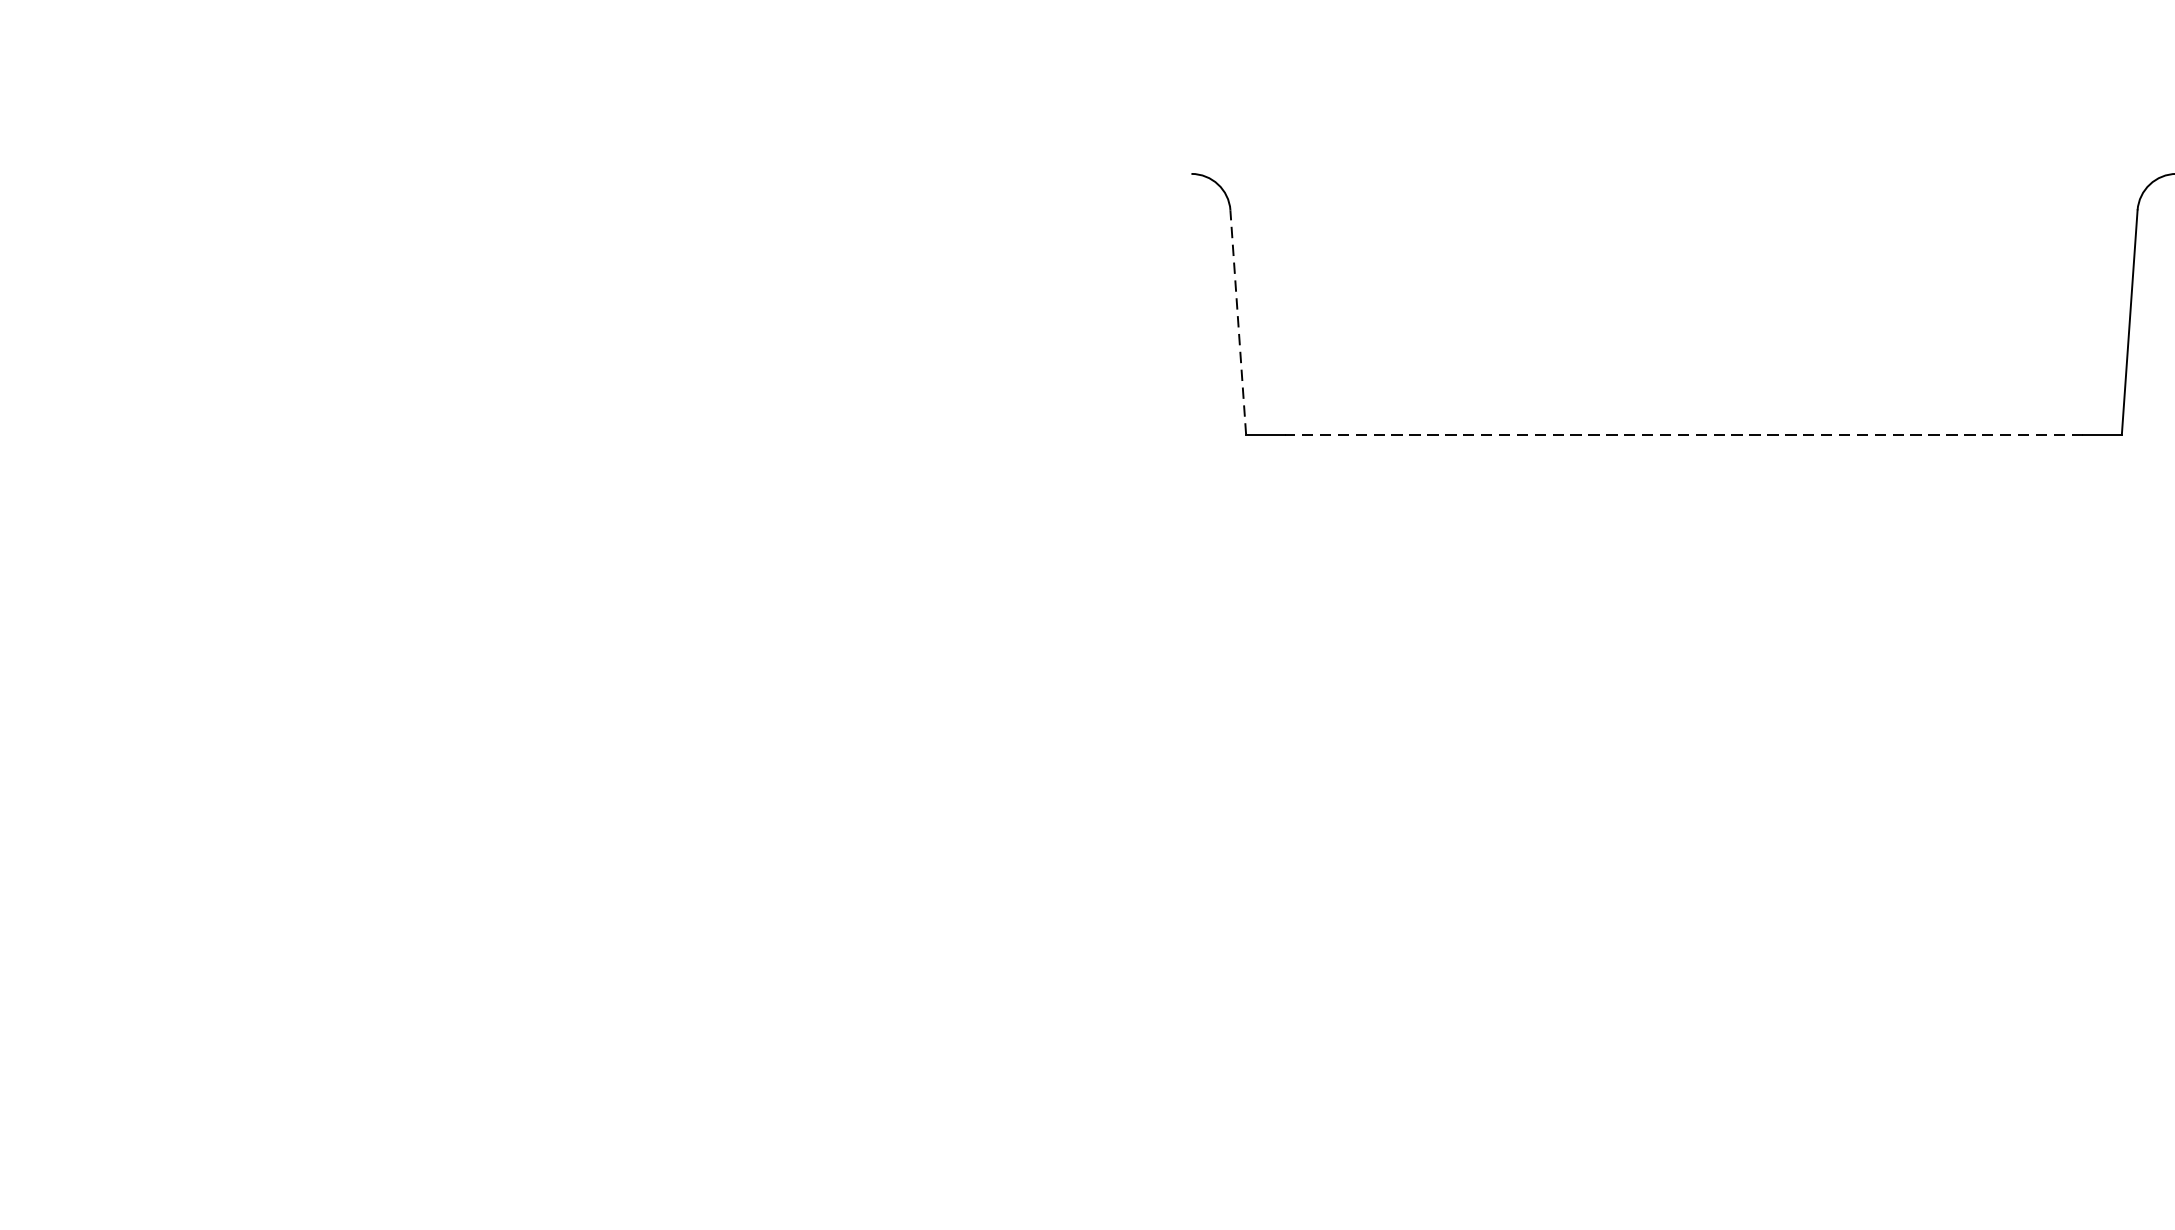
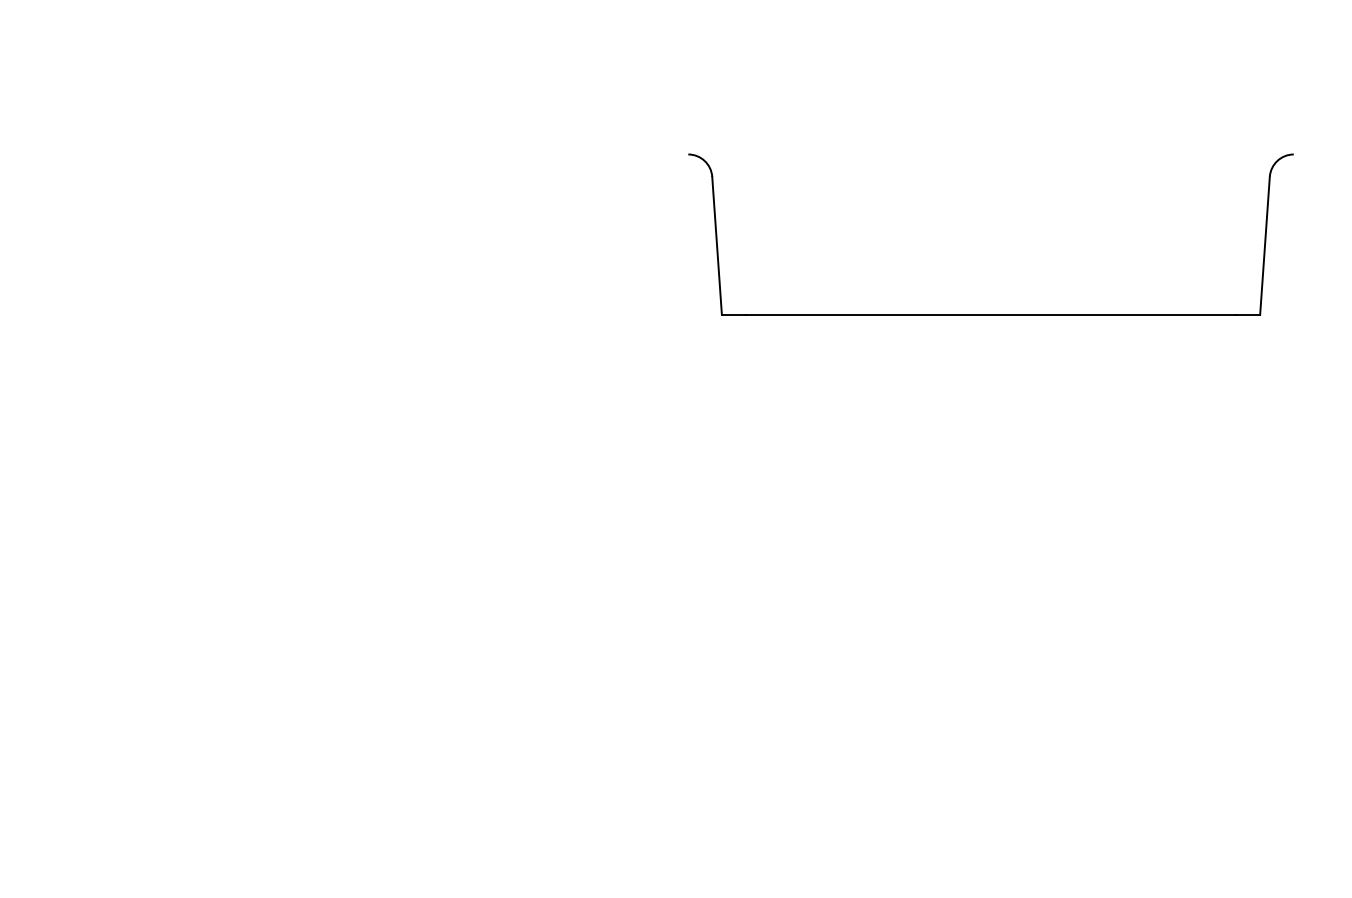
line: (1238, 322) -> (717, 245), dashed -> solid
line: (1683, 434) -> (990, 314), dashed -> solid

